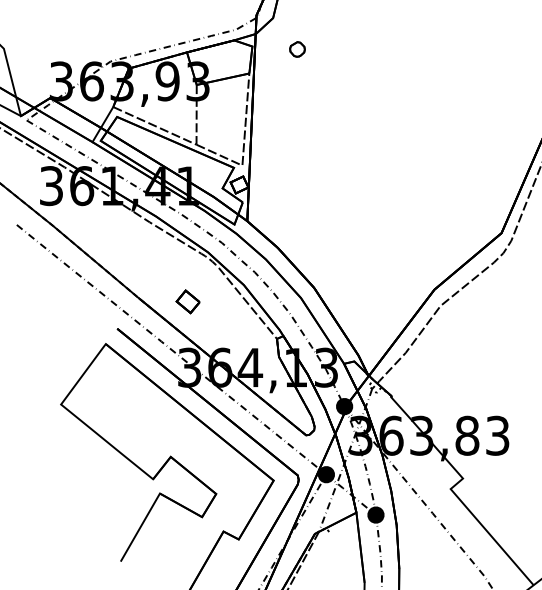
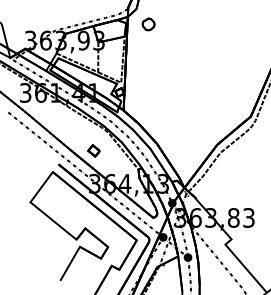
part: (296, 49) -> (148, 24), size x1.6

